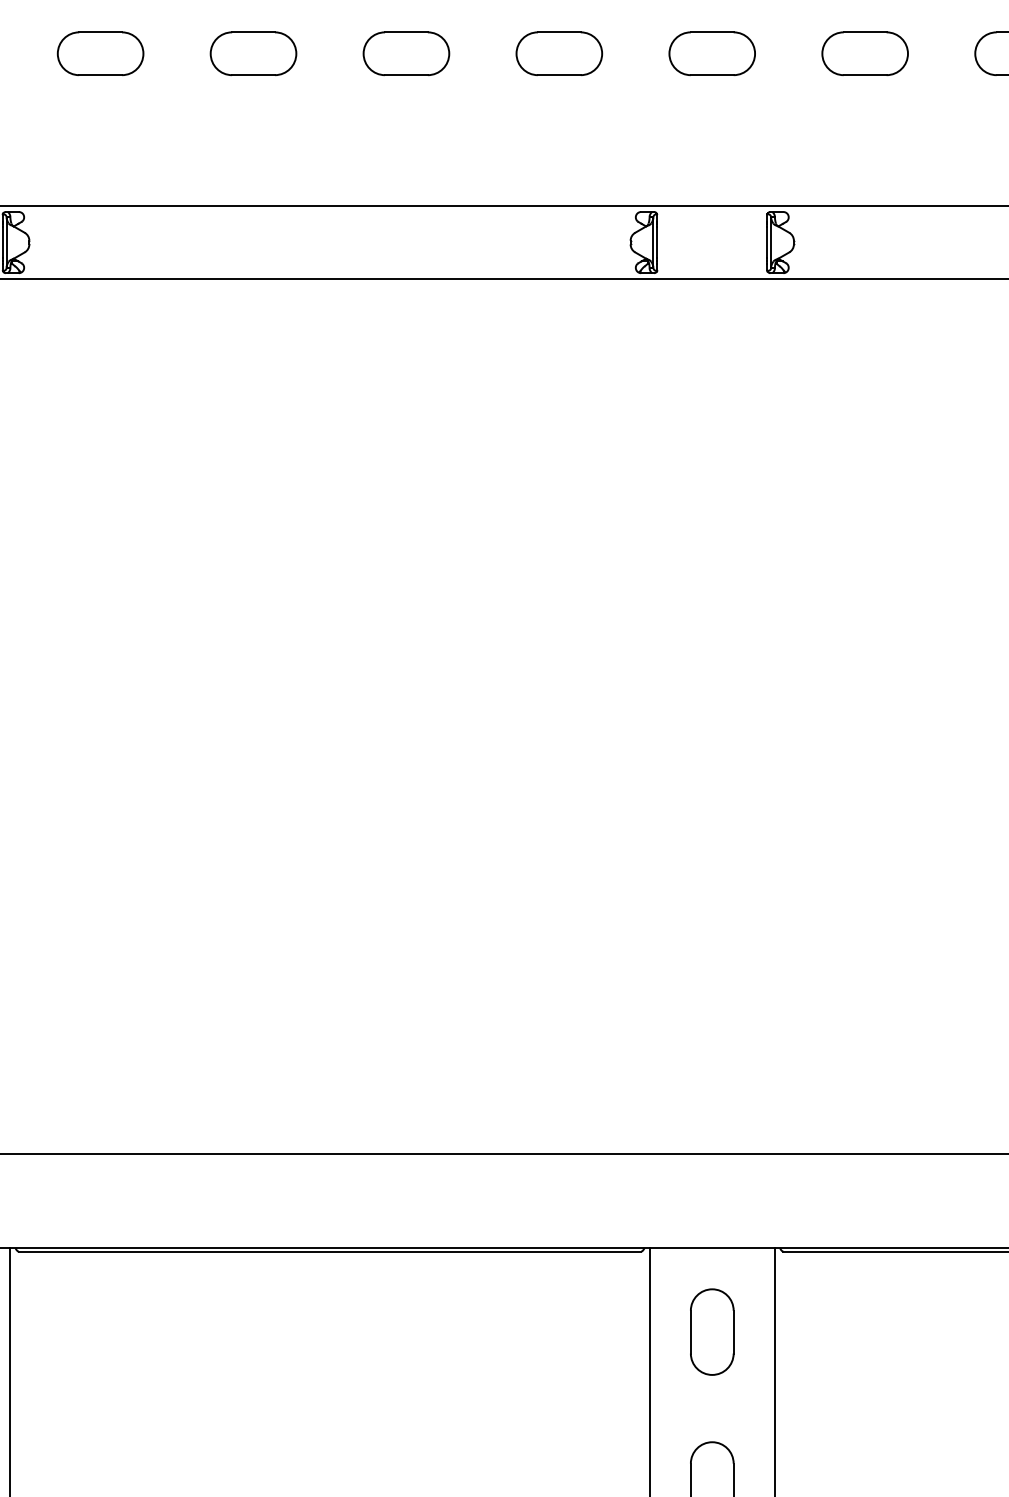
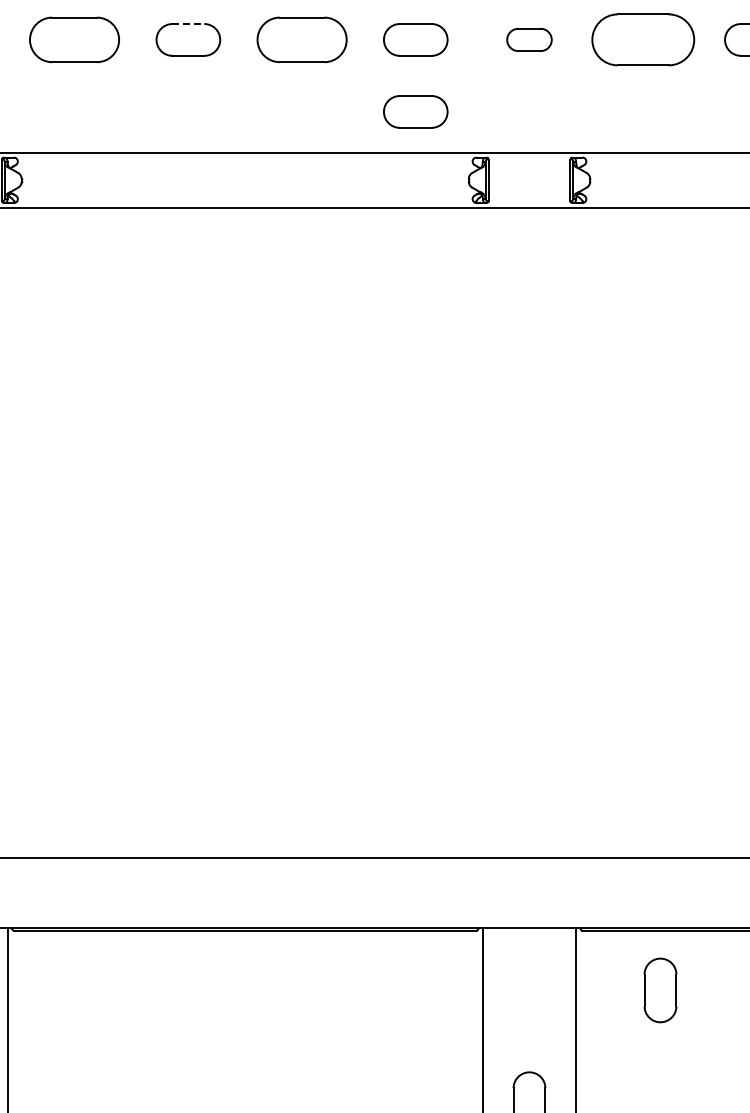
line: (253, 33) -> (188, 24), solid -> dashed
part: (100, 53) -> (74, 39), size x1.4
part: (405, 53) -> (301, 39), size x1.4
part: (712, 53) -> (529, 39), size x0.7
part: (864, 53) -> (642, 39), size x1.6
part: (558, 150) -> (415, 111), added
part: (712, 1332) -> (660, 990), moved

